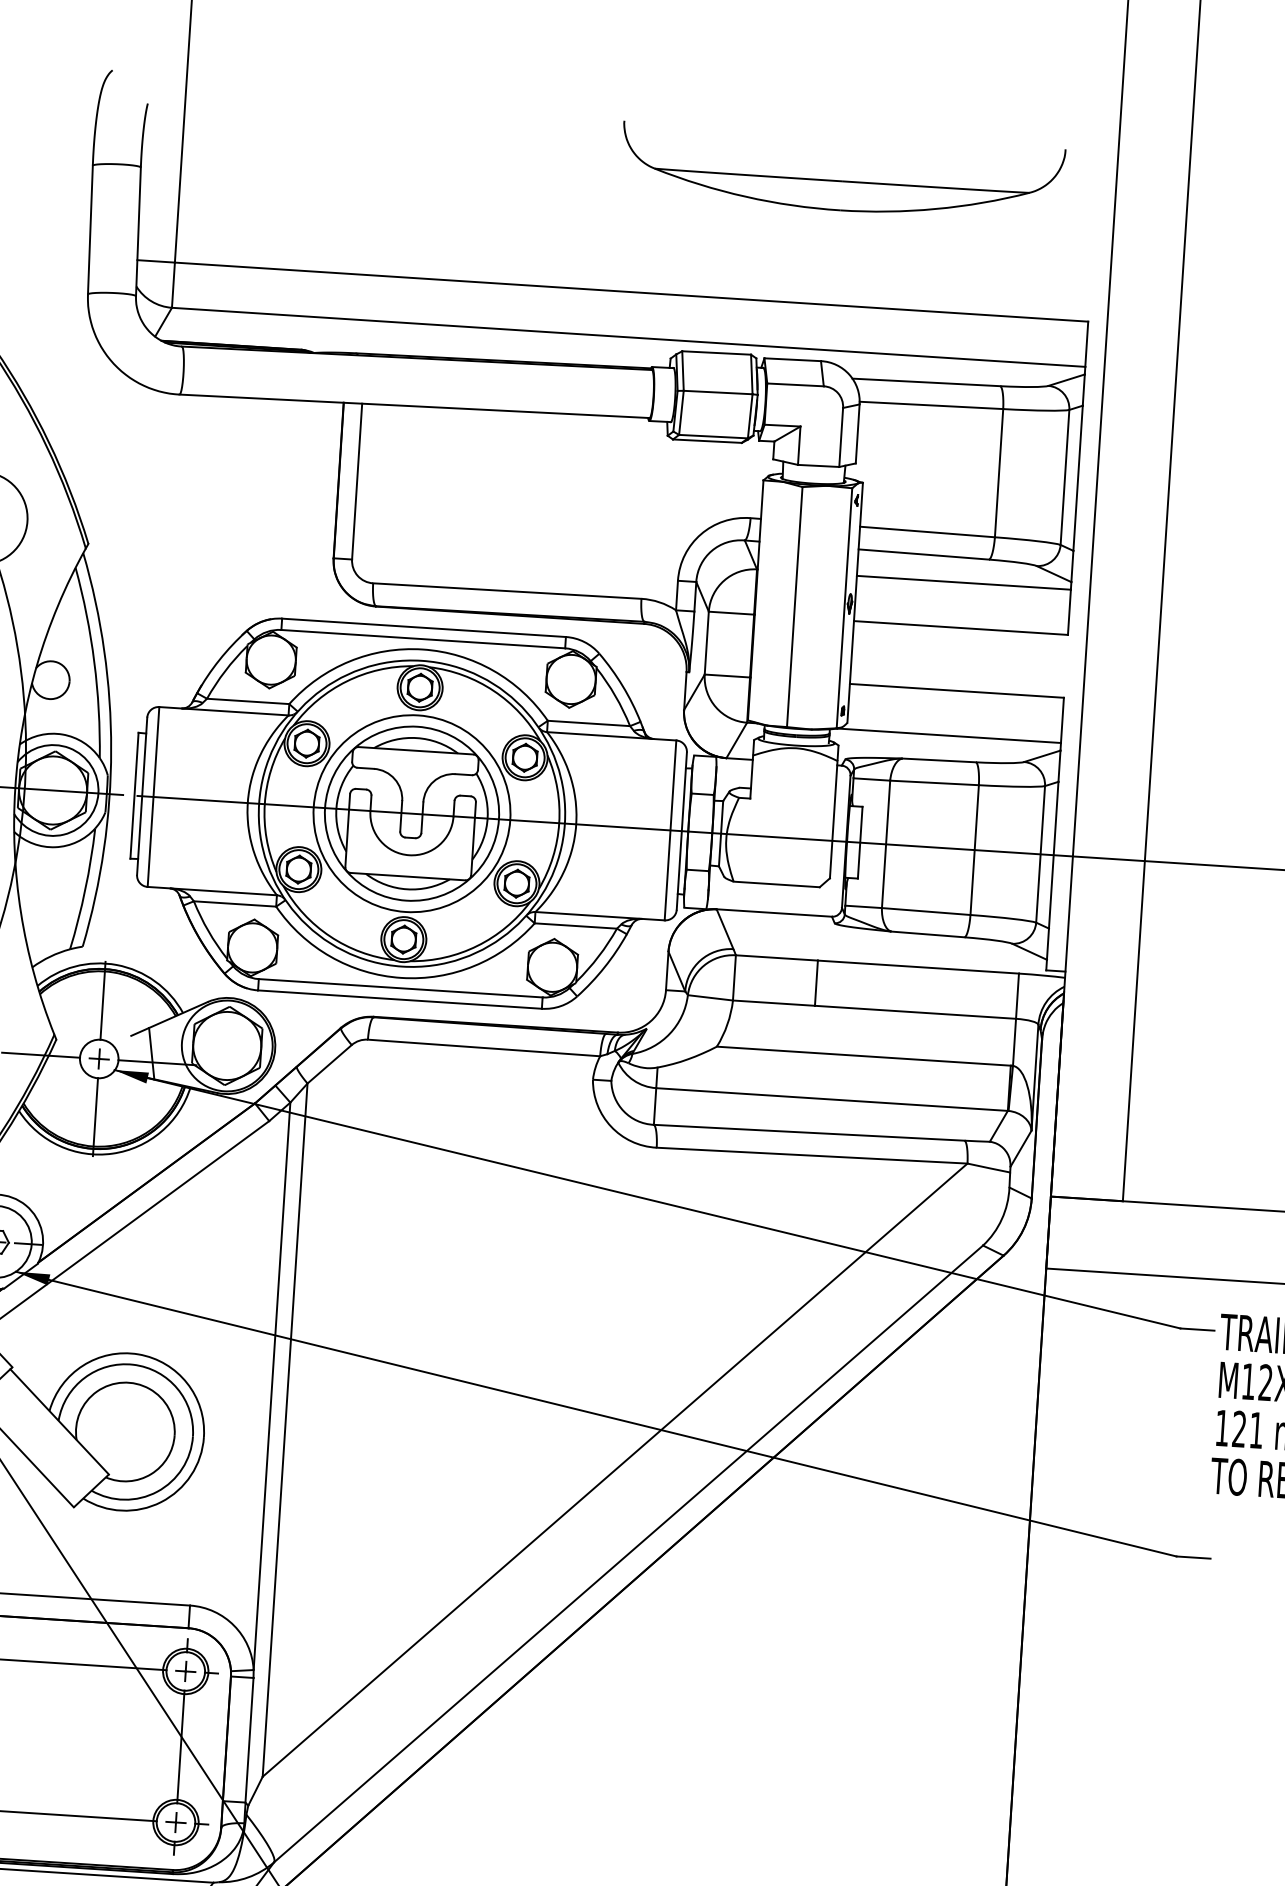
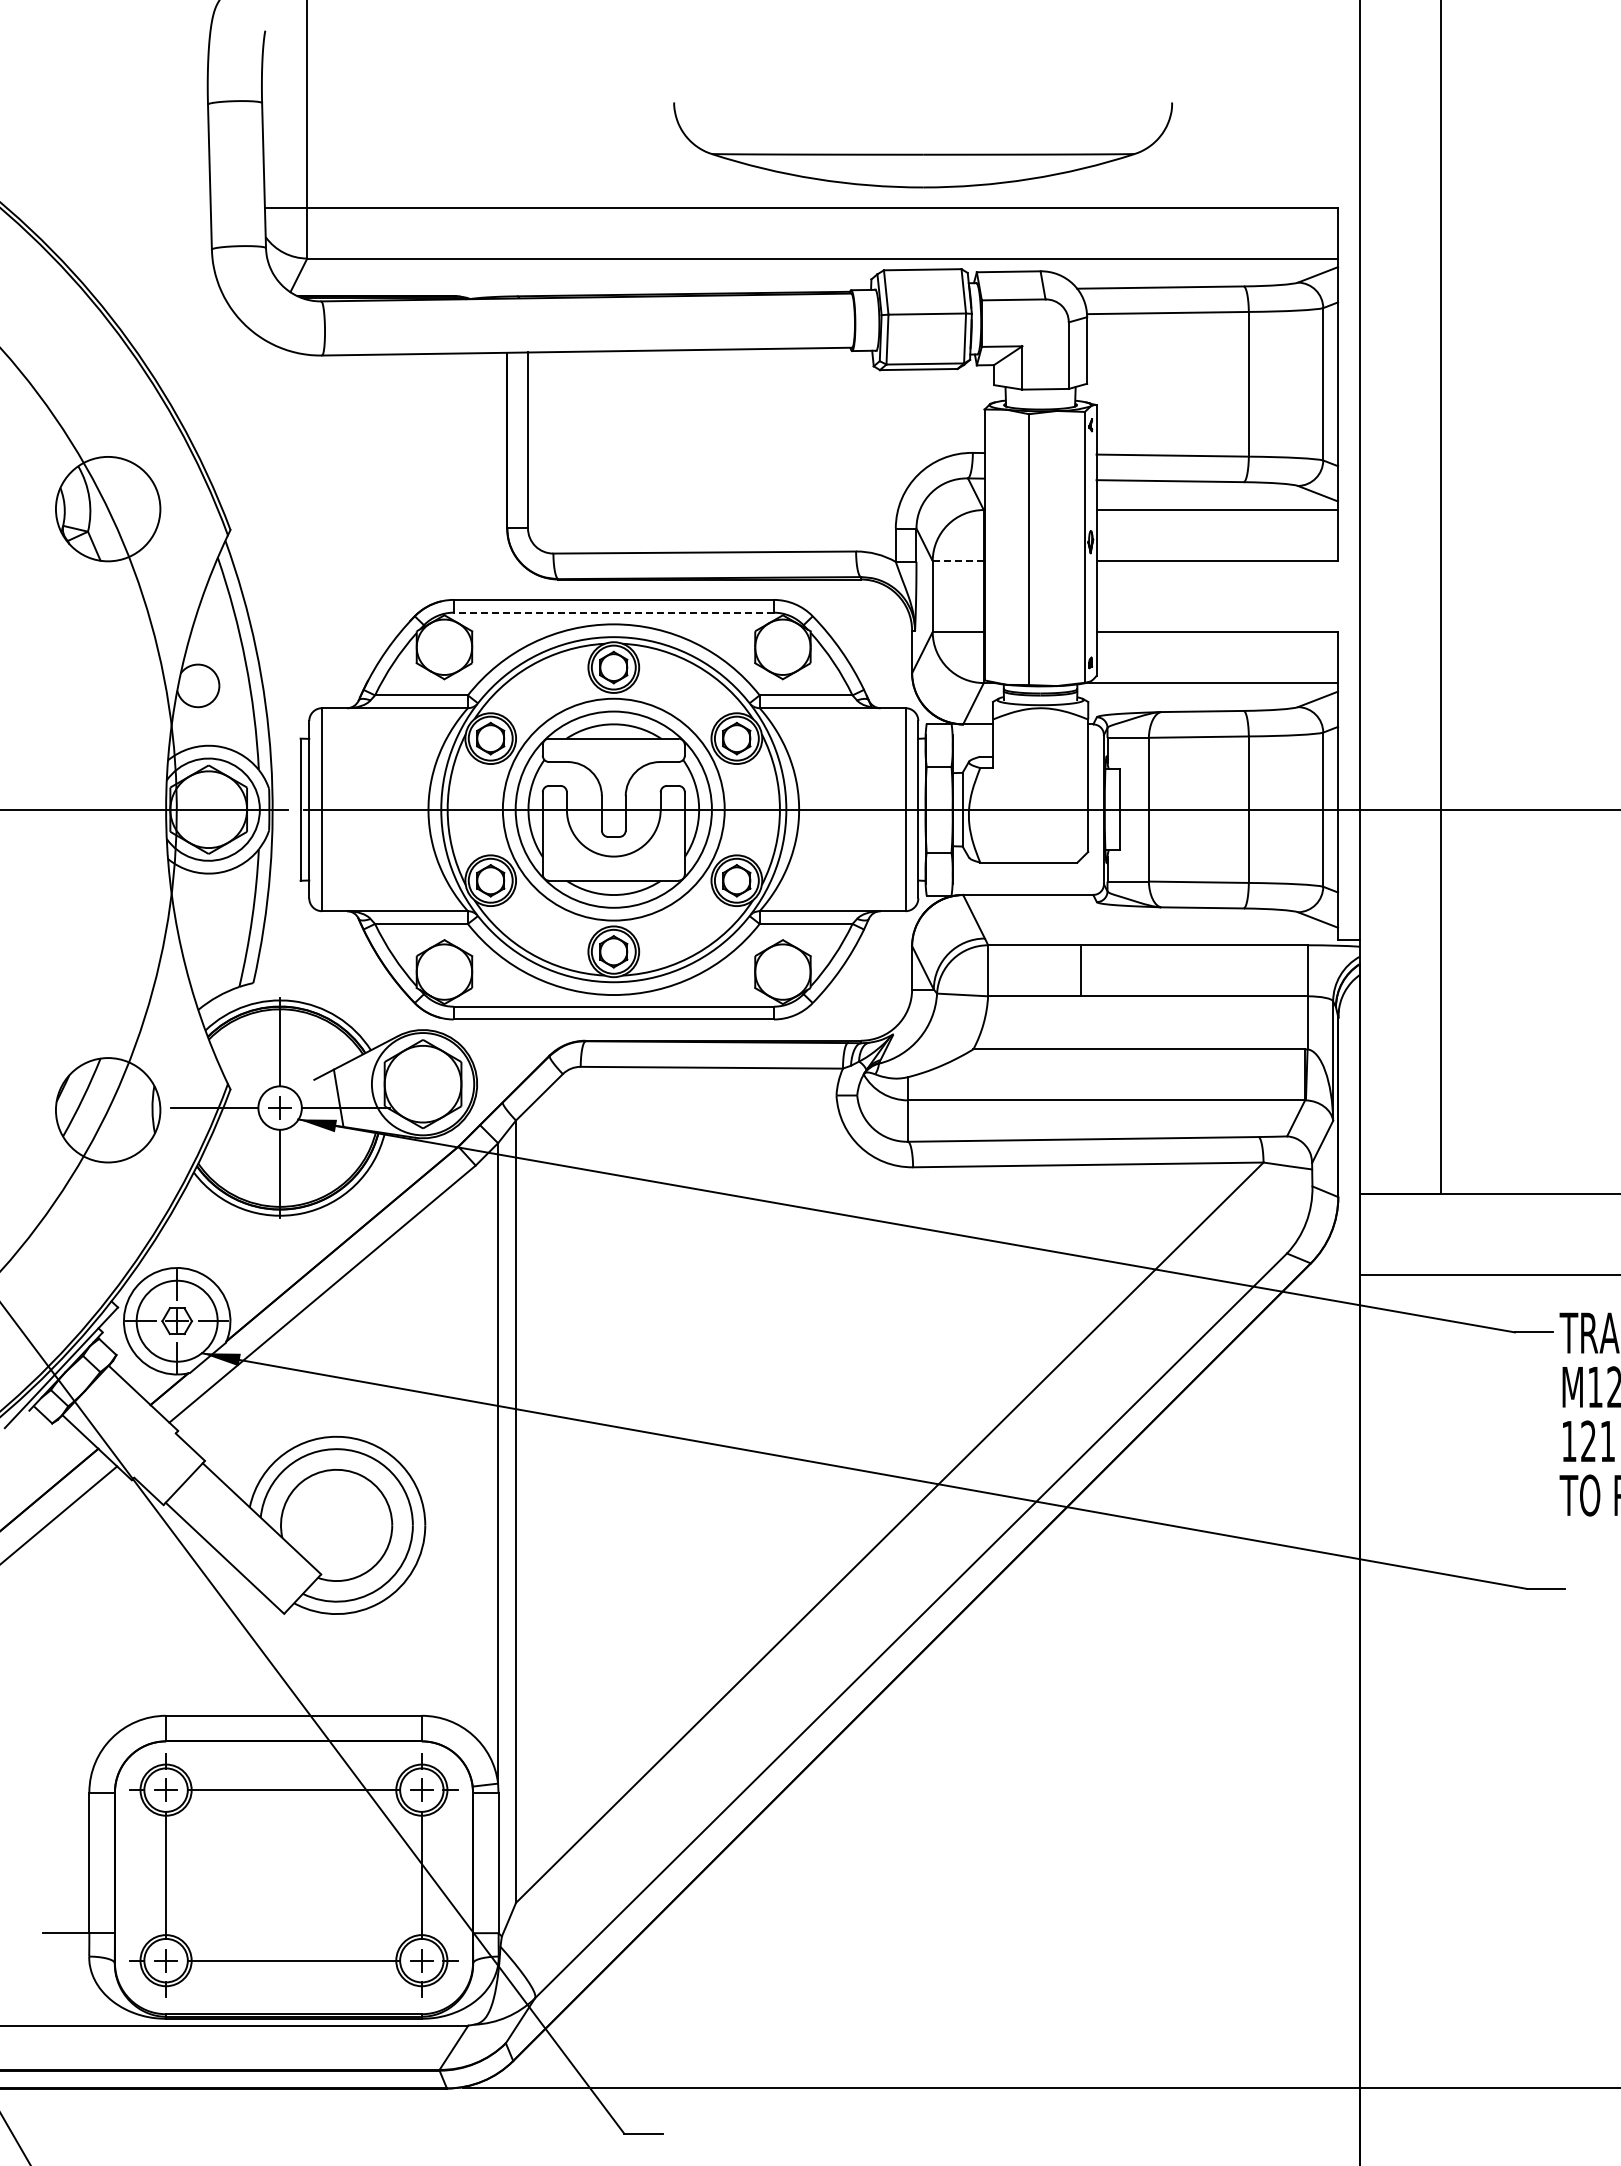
part: (841, 180) -> (922, 153), moved
line: (731, 613) -> (958, 561), solid -> dashed
line: (423, 638) -> (613, 612), solid -> dashed

